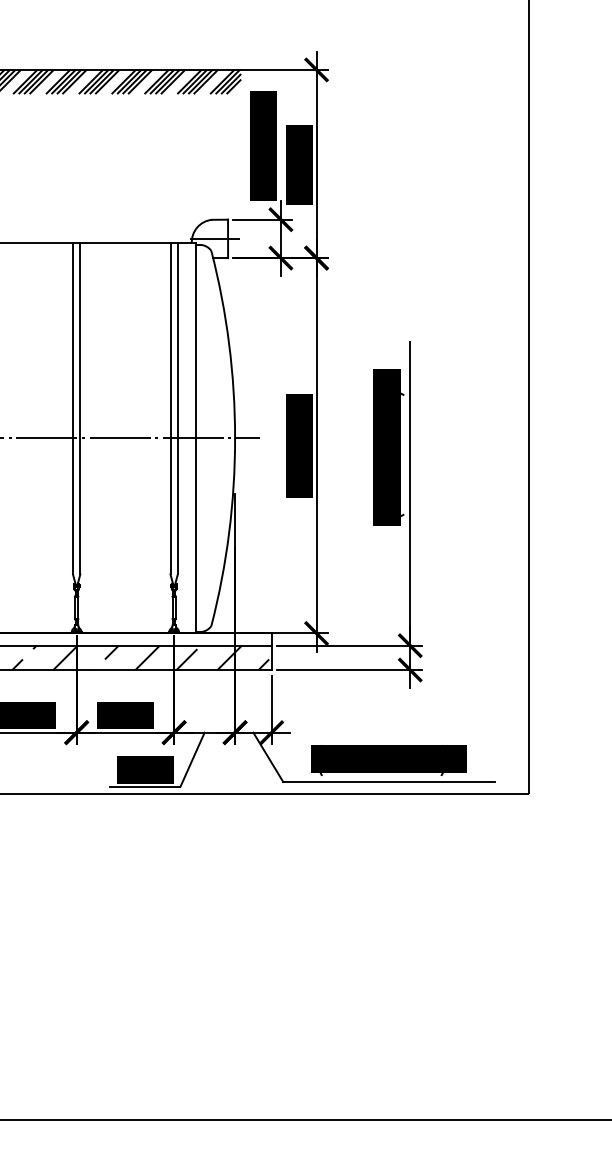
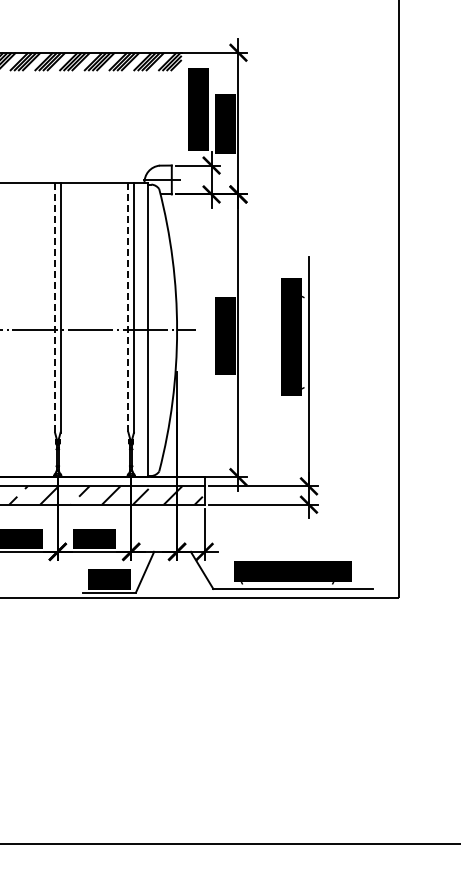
line: (73, 409) -> (55, 308), solid -> dashed
line: (170, 409) -> (128, 308), solid -> dashed

